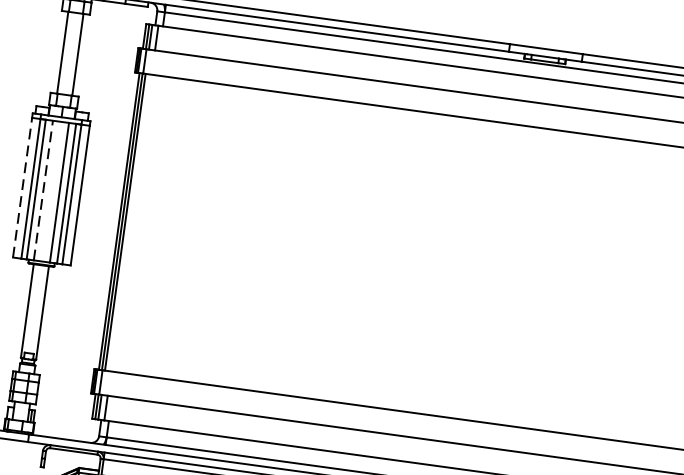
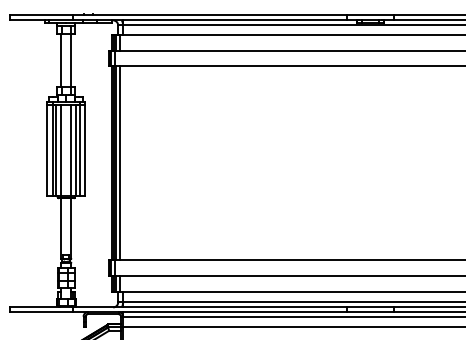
line: (22, 188) -> (47, 150), dashed -> solid
line: (42, 191) -> (60, 150), dashed -> solid
line: (132, 222) -> (120, 162), added

